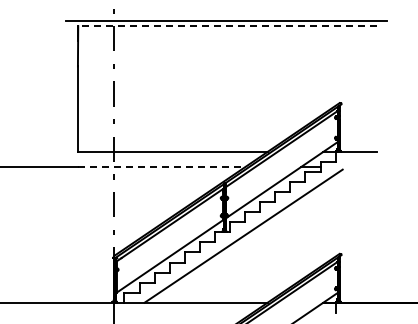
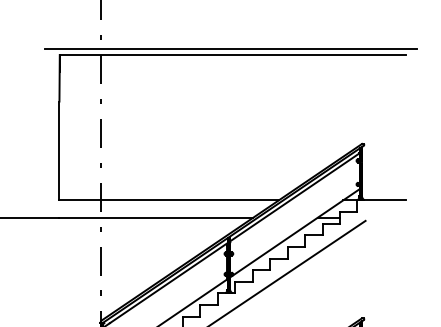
line: (227, 26) -> (232, 55), dashed -> solid
line: (161, 166) -> (156, 217), dashed -> solid

